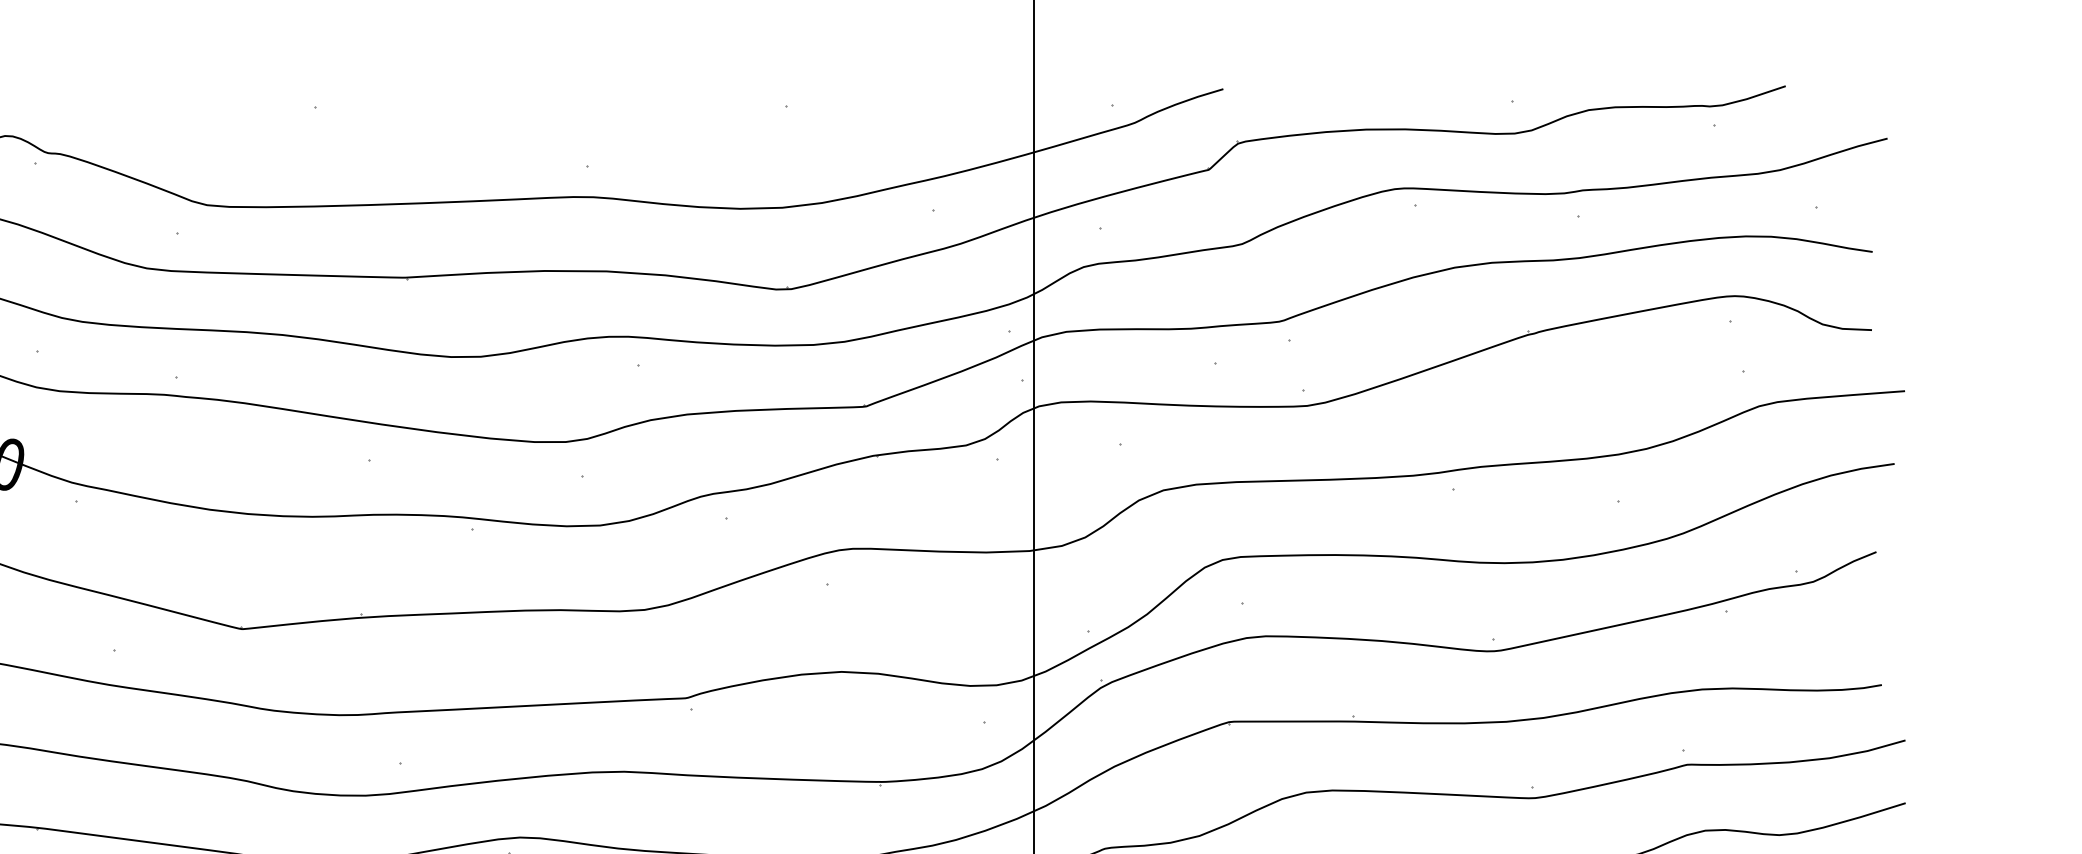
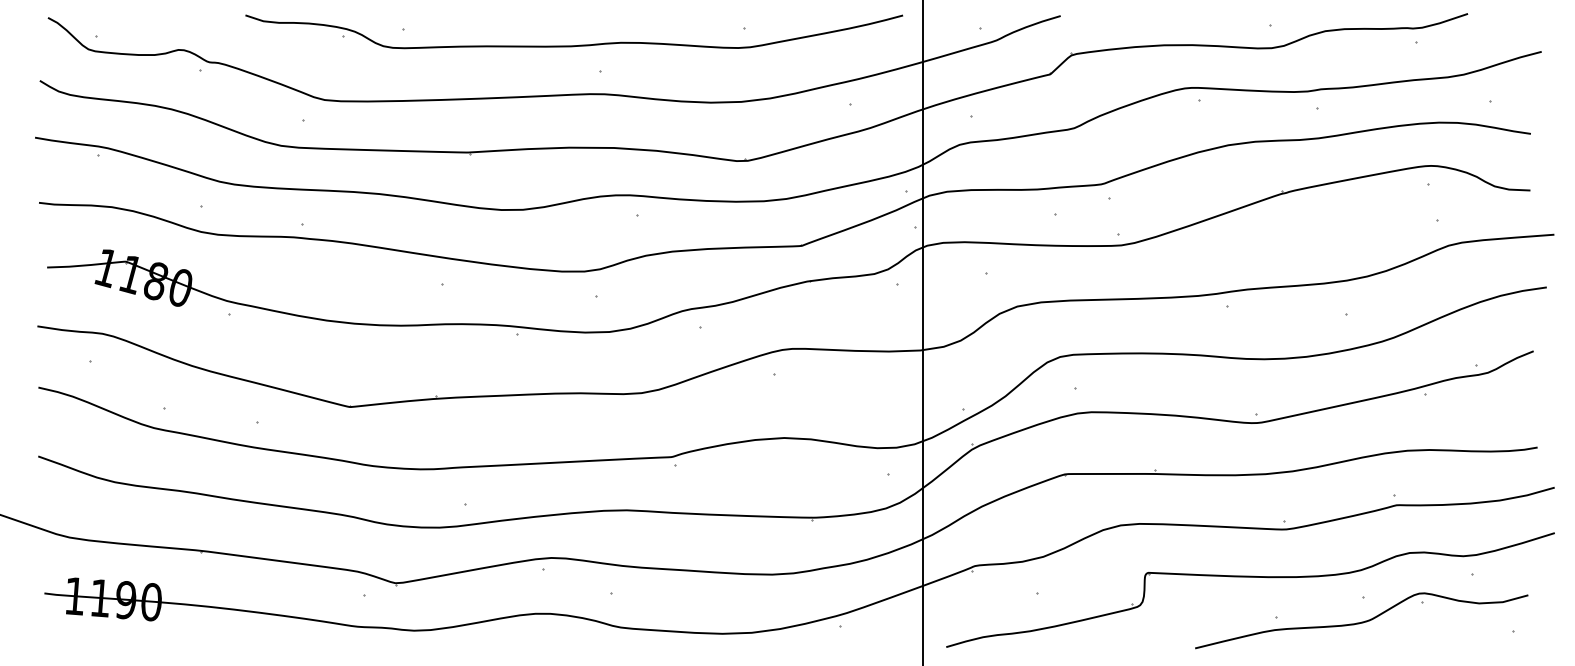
part: (558, 128) -> (579, 44), added

